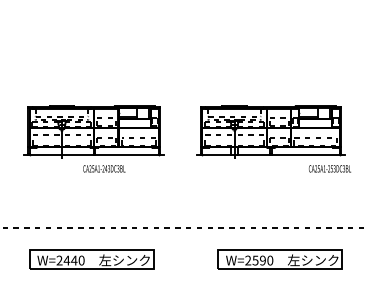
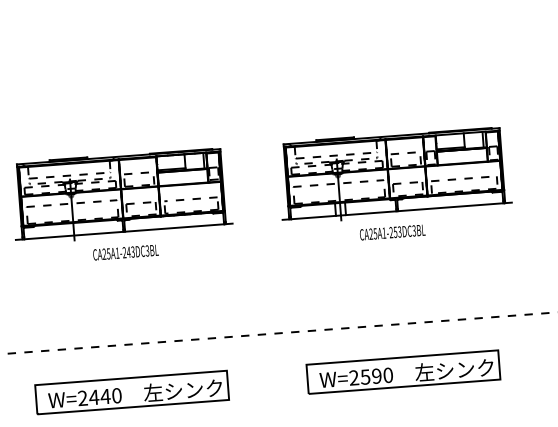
text: (104, 168) -> (126, 251), moved
text: (330, 168) -> (393, 231), moved
part: (279, 259) -> (402, 372), moved

